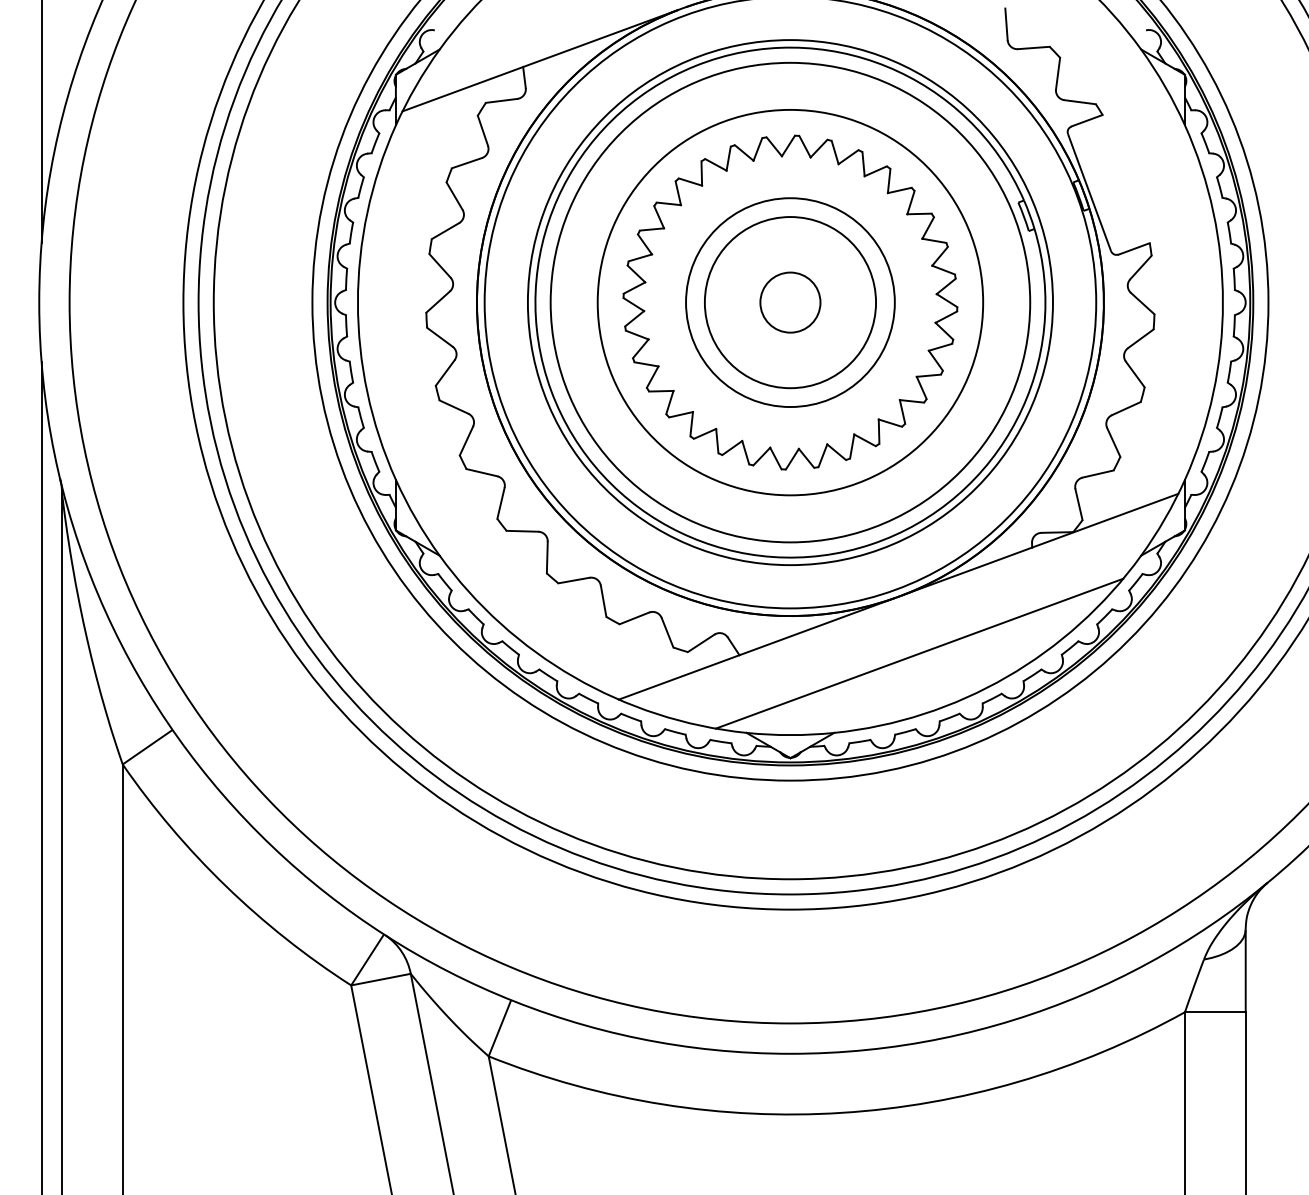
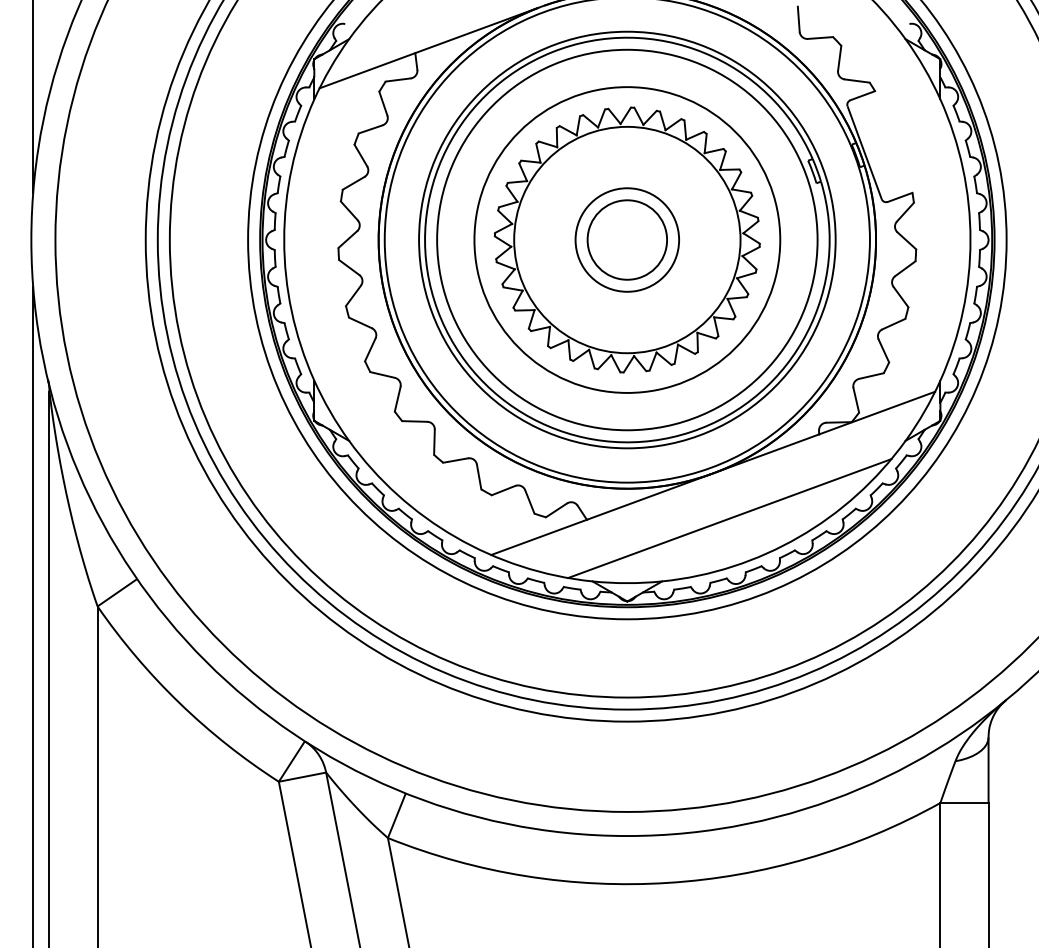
circle: (790, 302) -> (627, 239), size x0.62
circle: (790, 302) -> (627, 239), size x1.67
circle: (790, 302) -> (627, 239), size x1.67

